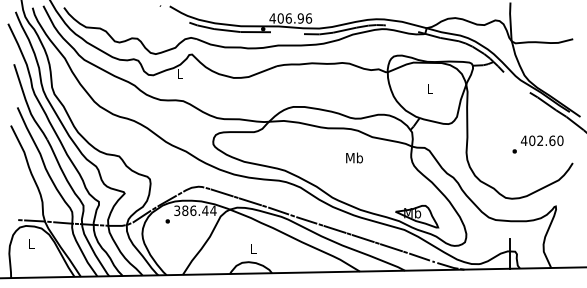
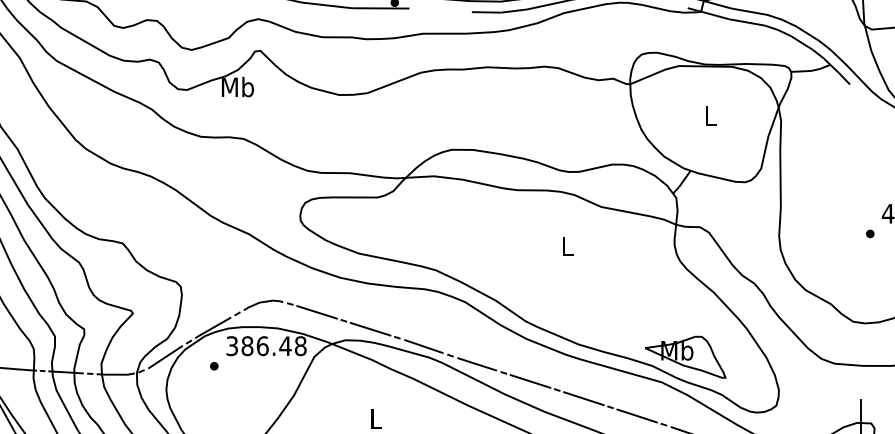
text: (179, 73) -> (236, 86), L -> Mb
text: (354, 157) -> (567, 245), Mb -> L
text: (213, 210) -> (300, 345), 386.44 -> 386.48

